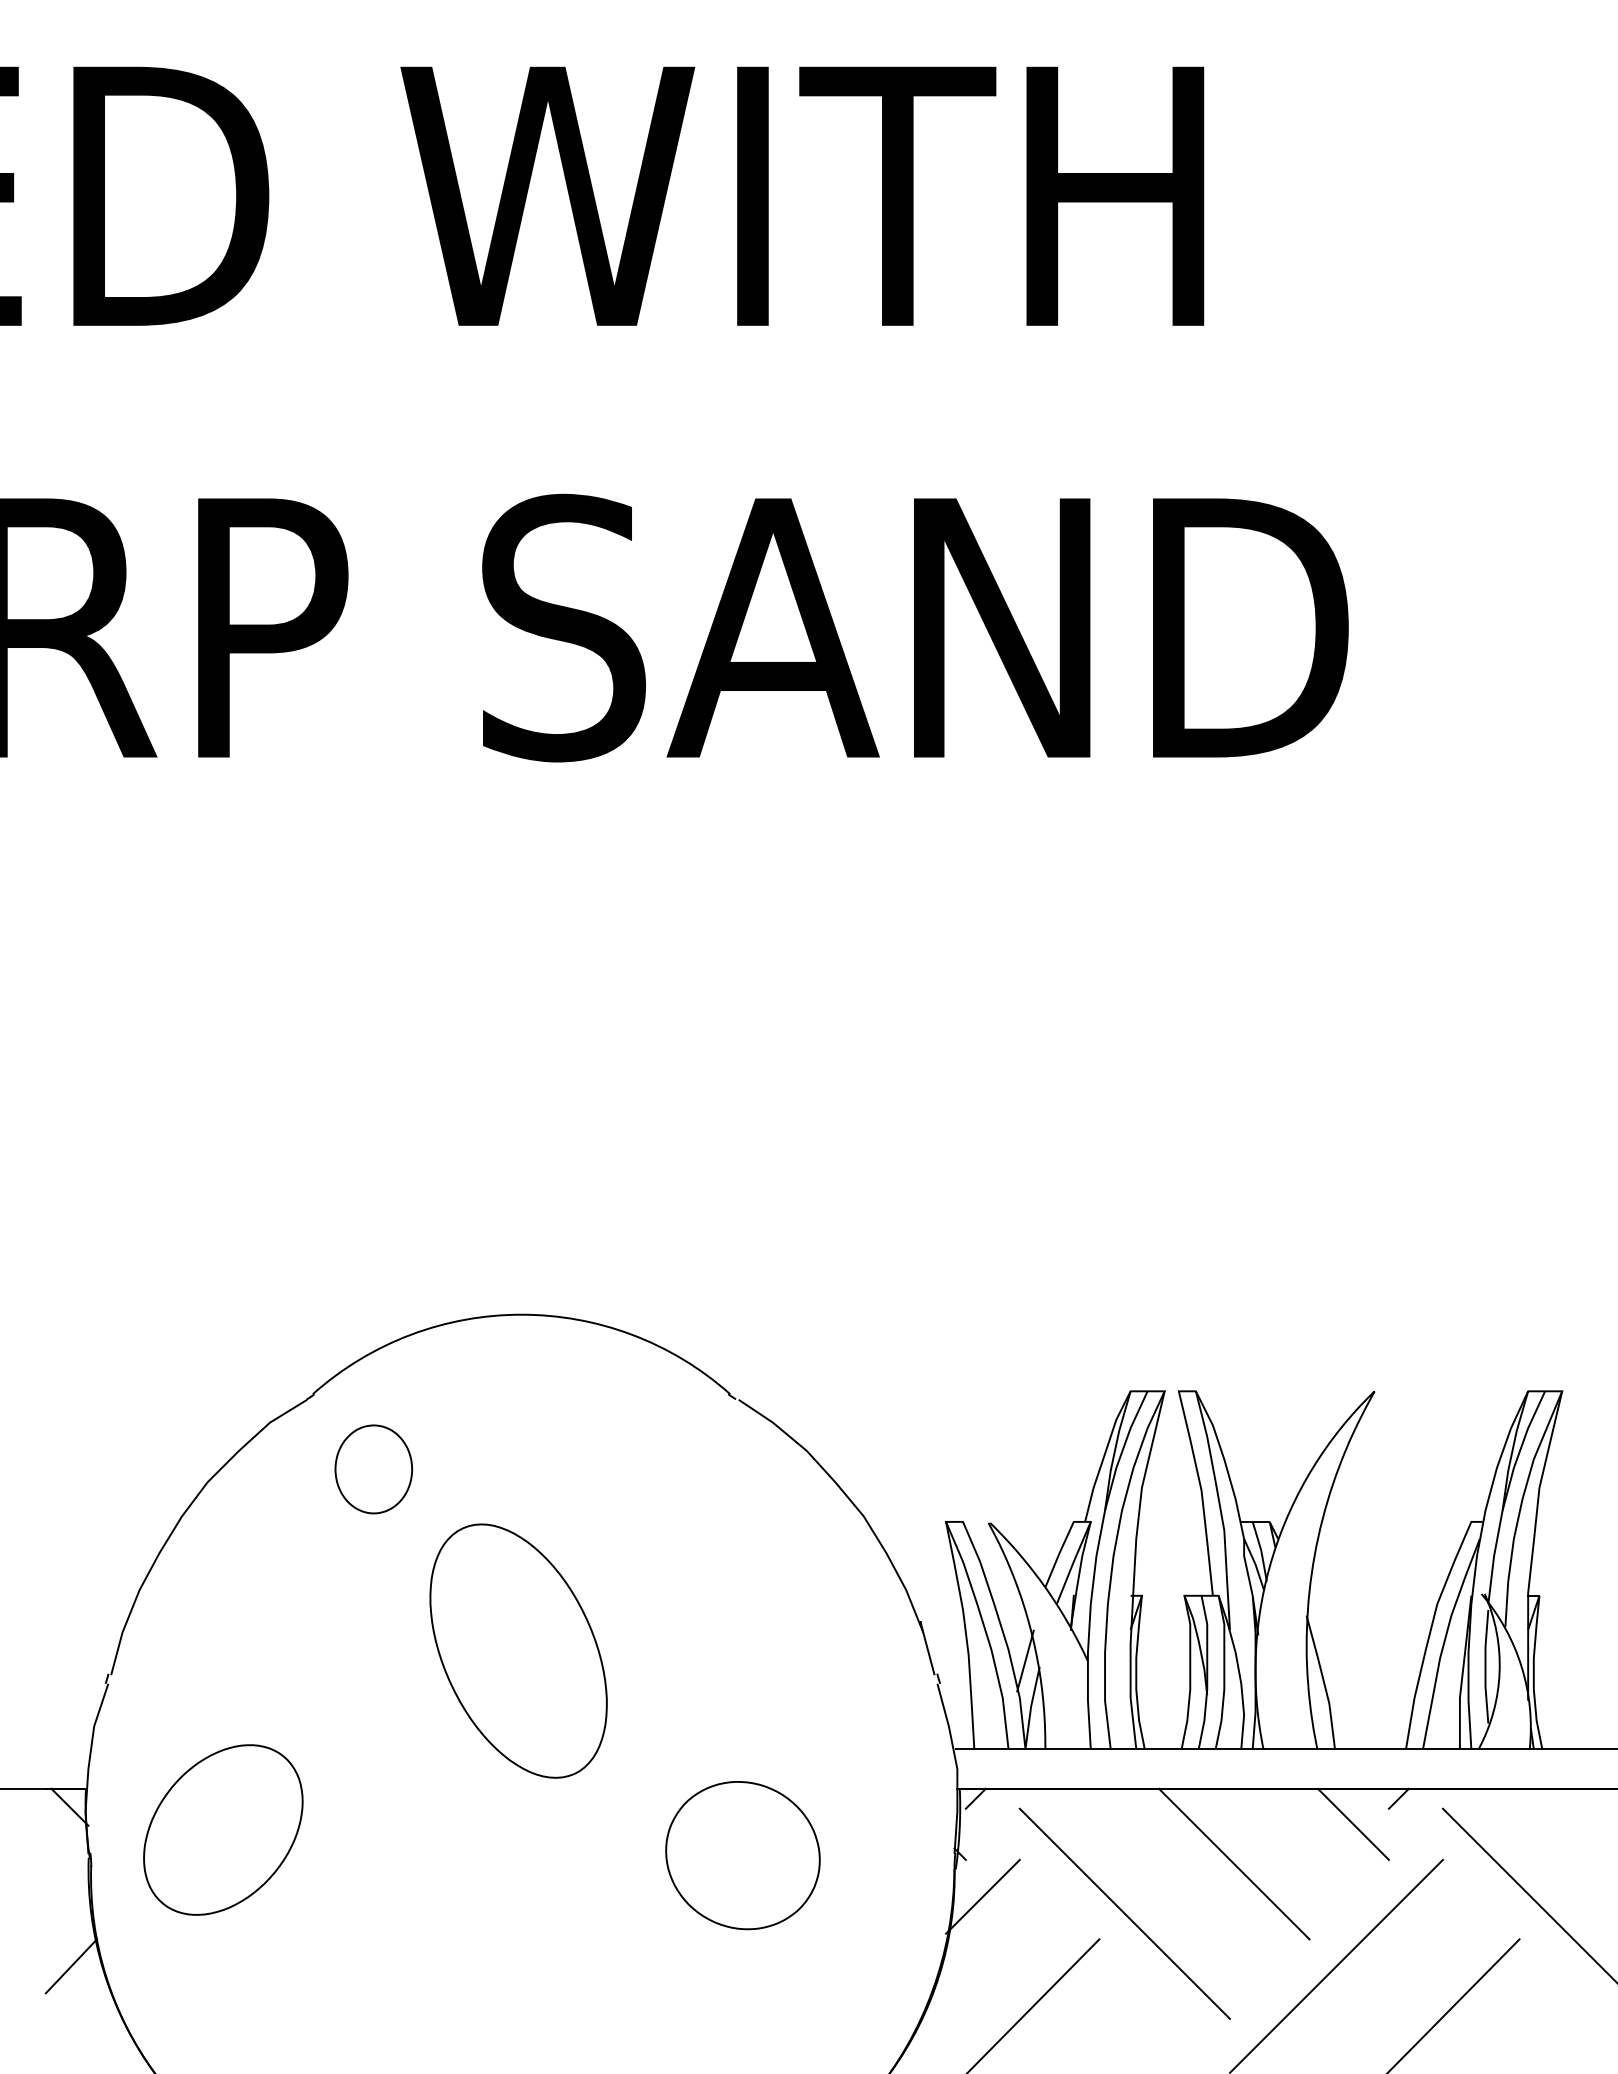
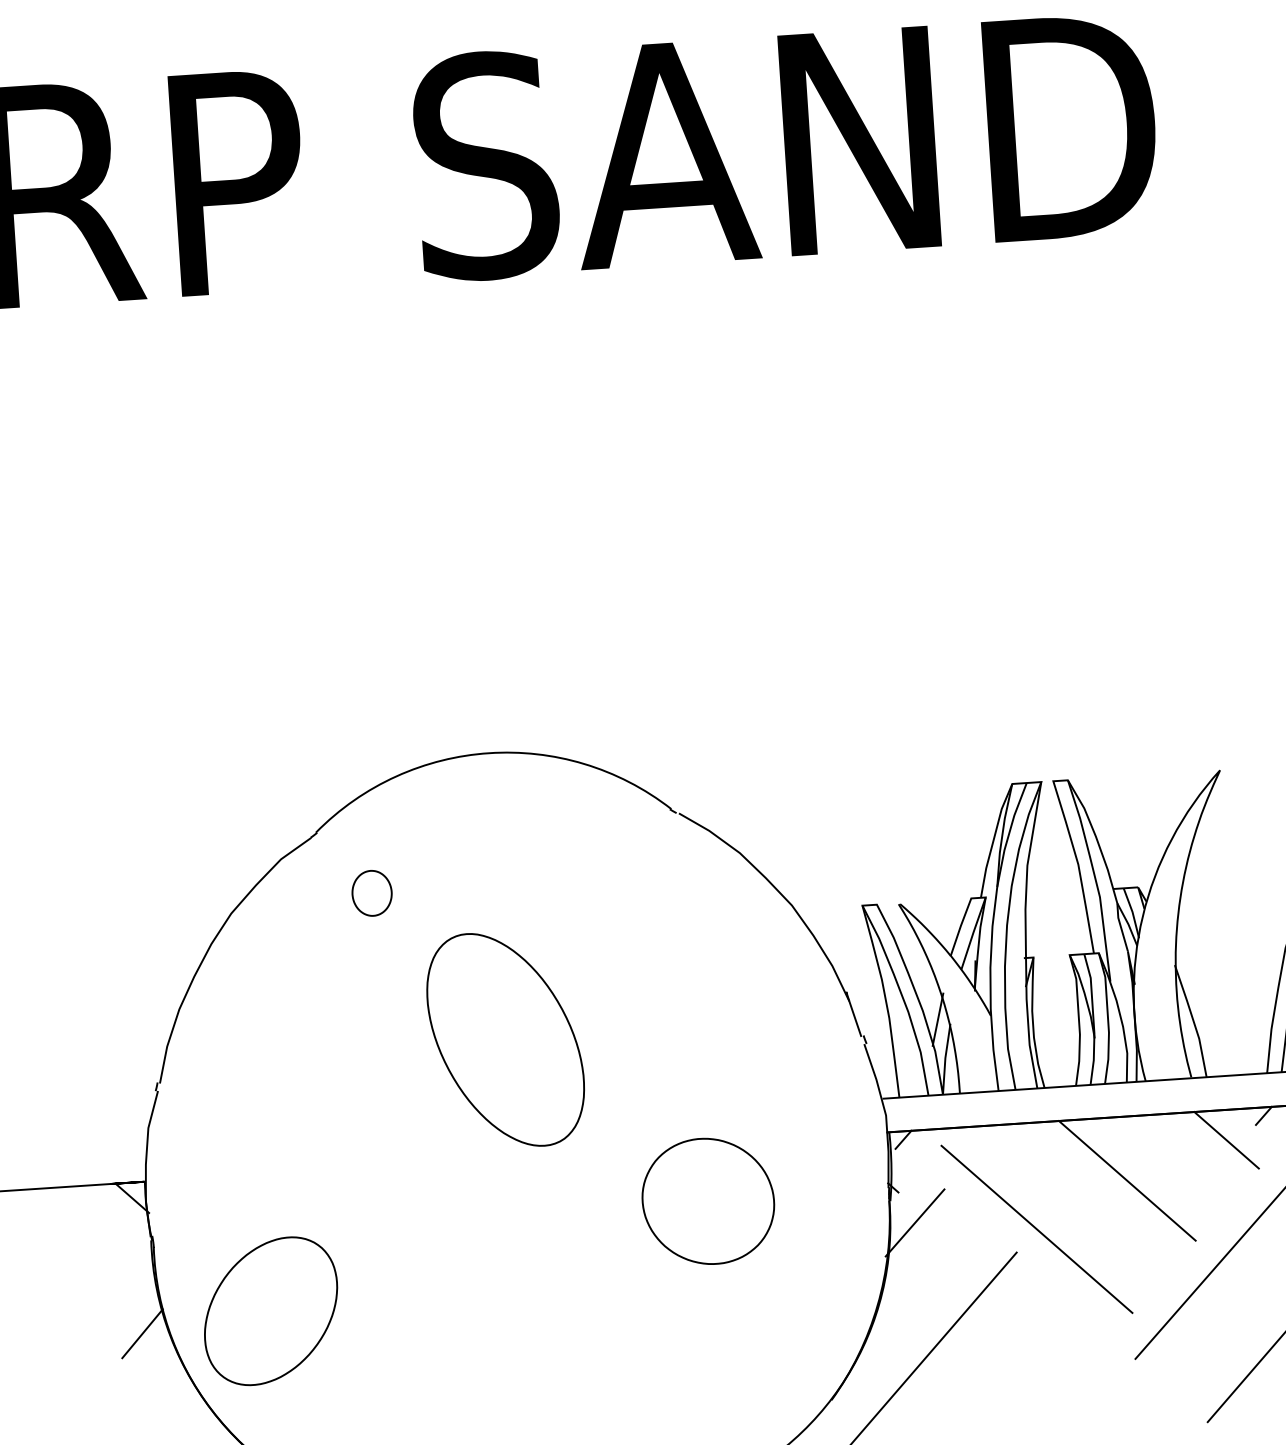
part: (373, 1469) -> (371, 893), size x0.6
part: (223, 1829) -> (271, 1310), moved

